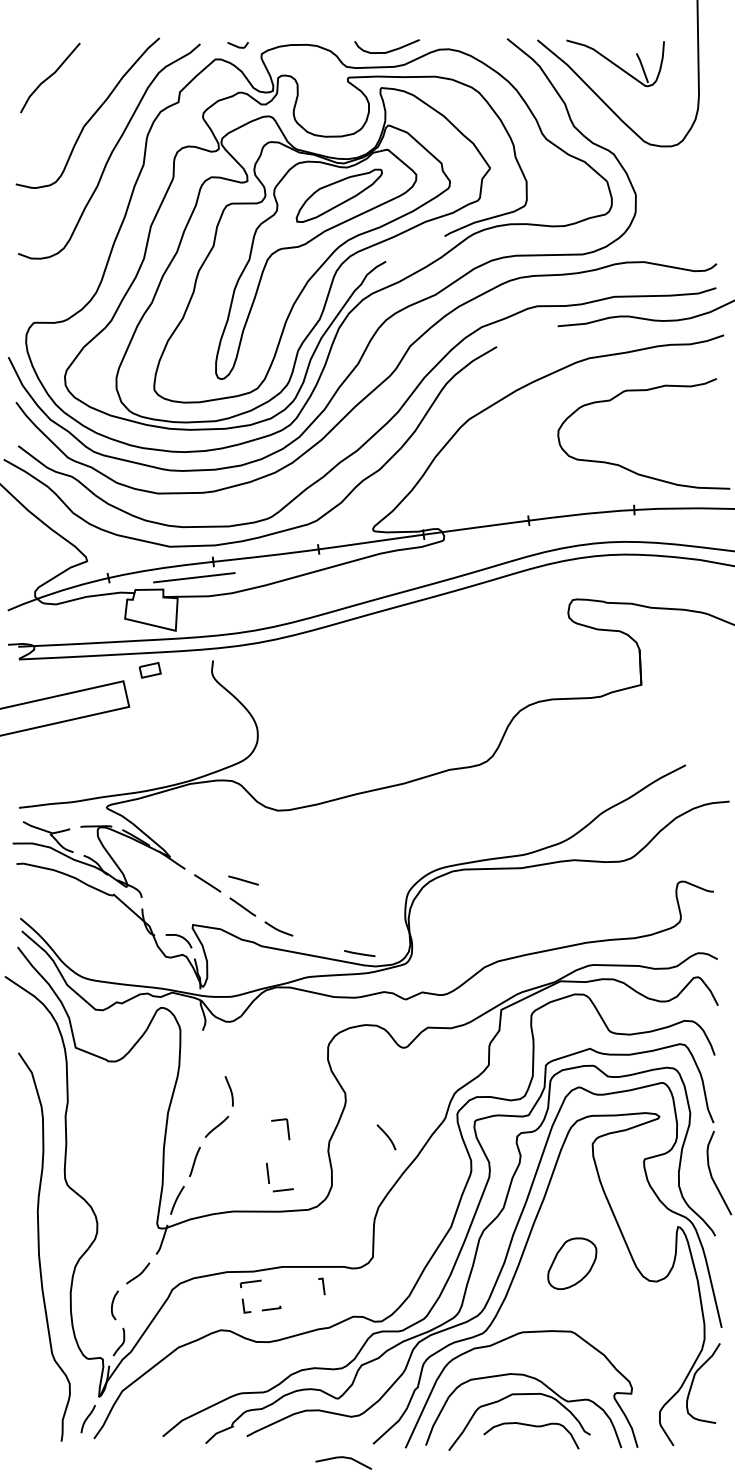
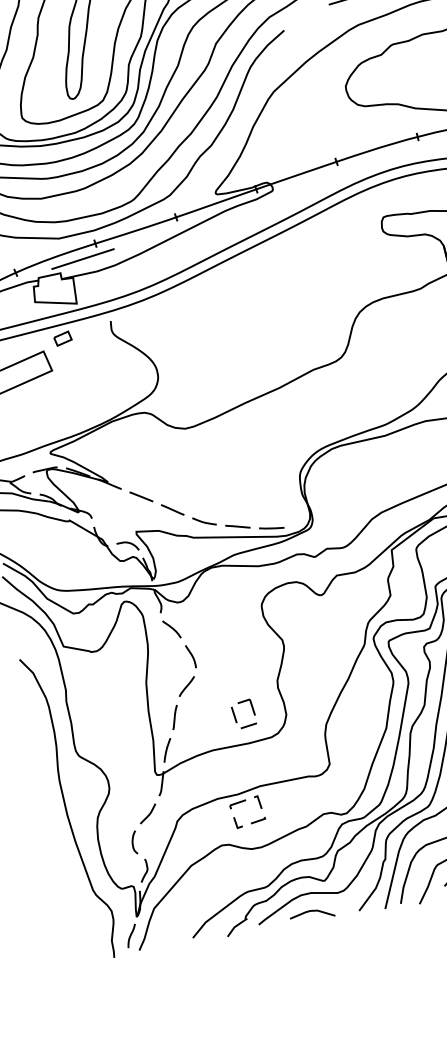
line: (243, 880) -> (237, 526), moved
part: (287, 1129) -> (251, 707), moved
curve: (386, 1136) -> (171, 628), moved
line: (322, 1286) -> (258, 802), moved
line: (343, 1458) -> (311, 911), moved

